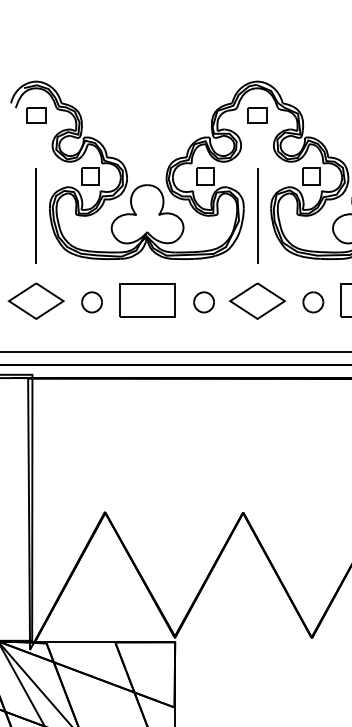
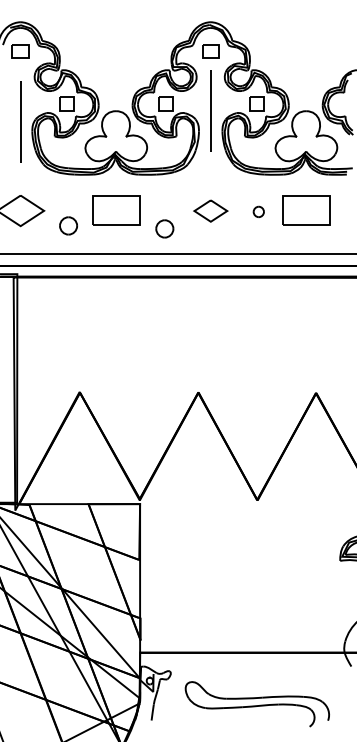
line: (36, 215) -> (20, 121), moved
line: (257, 215) -> (210, 110), moved
part: (91, 301) -> (68, 225), moved
part: (203, 301) -> (164, 228), moved
part: (257, 301) -> (210, 211), size x0.7
part: (313, 301) -> (258, 211), size x0.6

